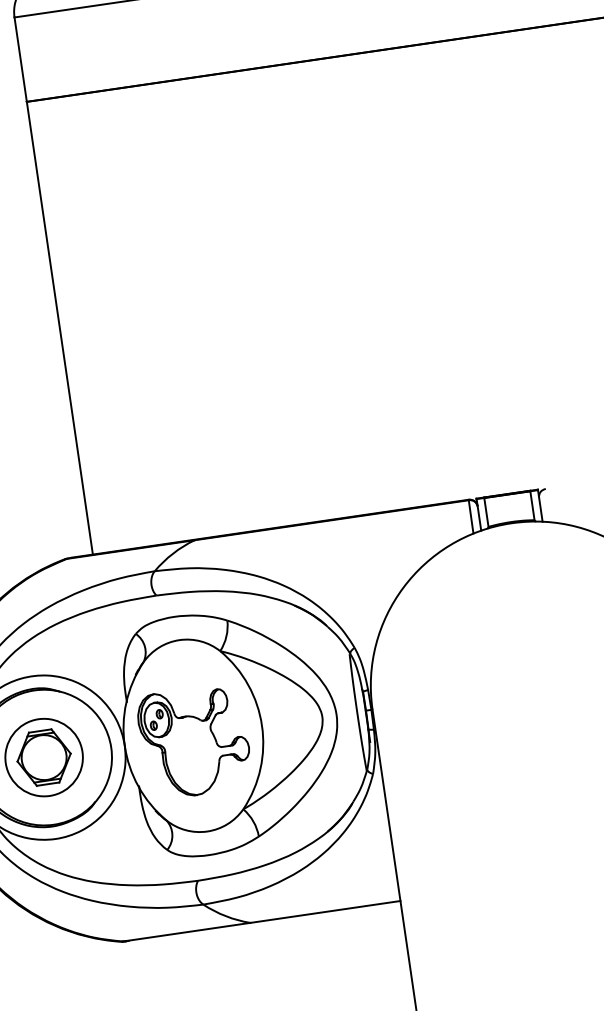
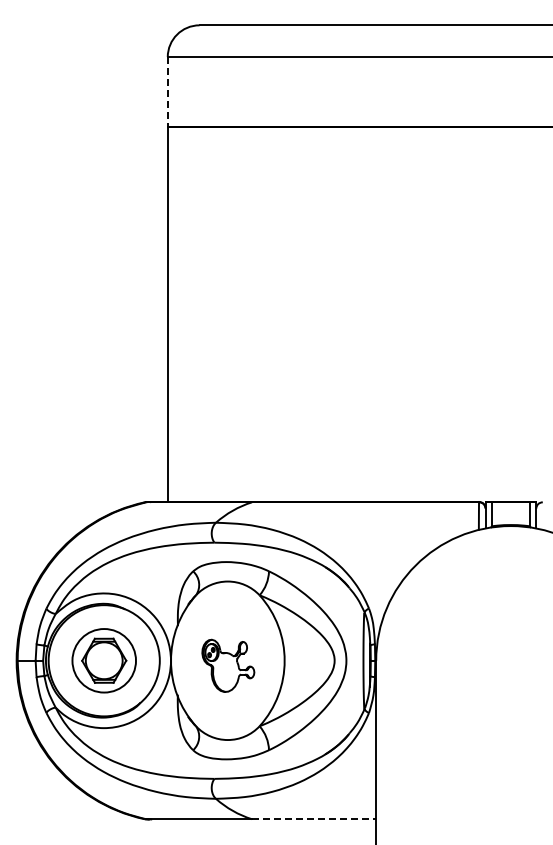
line: (20, 60) -> (167, 92), solid -> dashed
part: (195, 741) -> (228, 665), size x0.6
line: (326, 912) -> (314, 819), solid -> dashed

